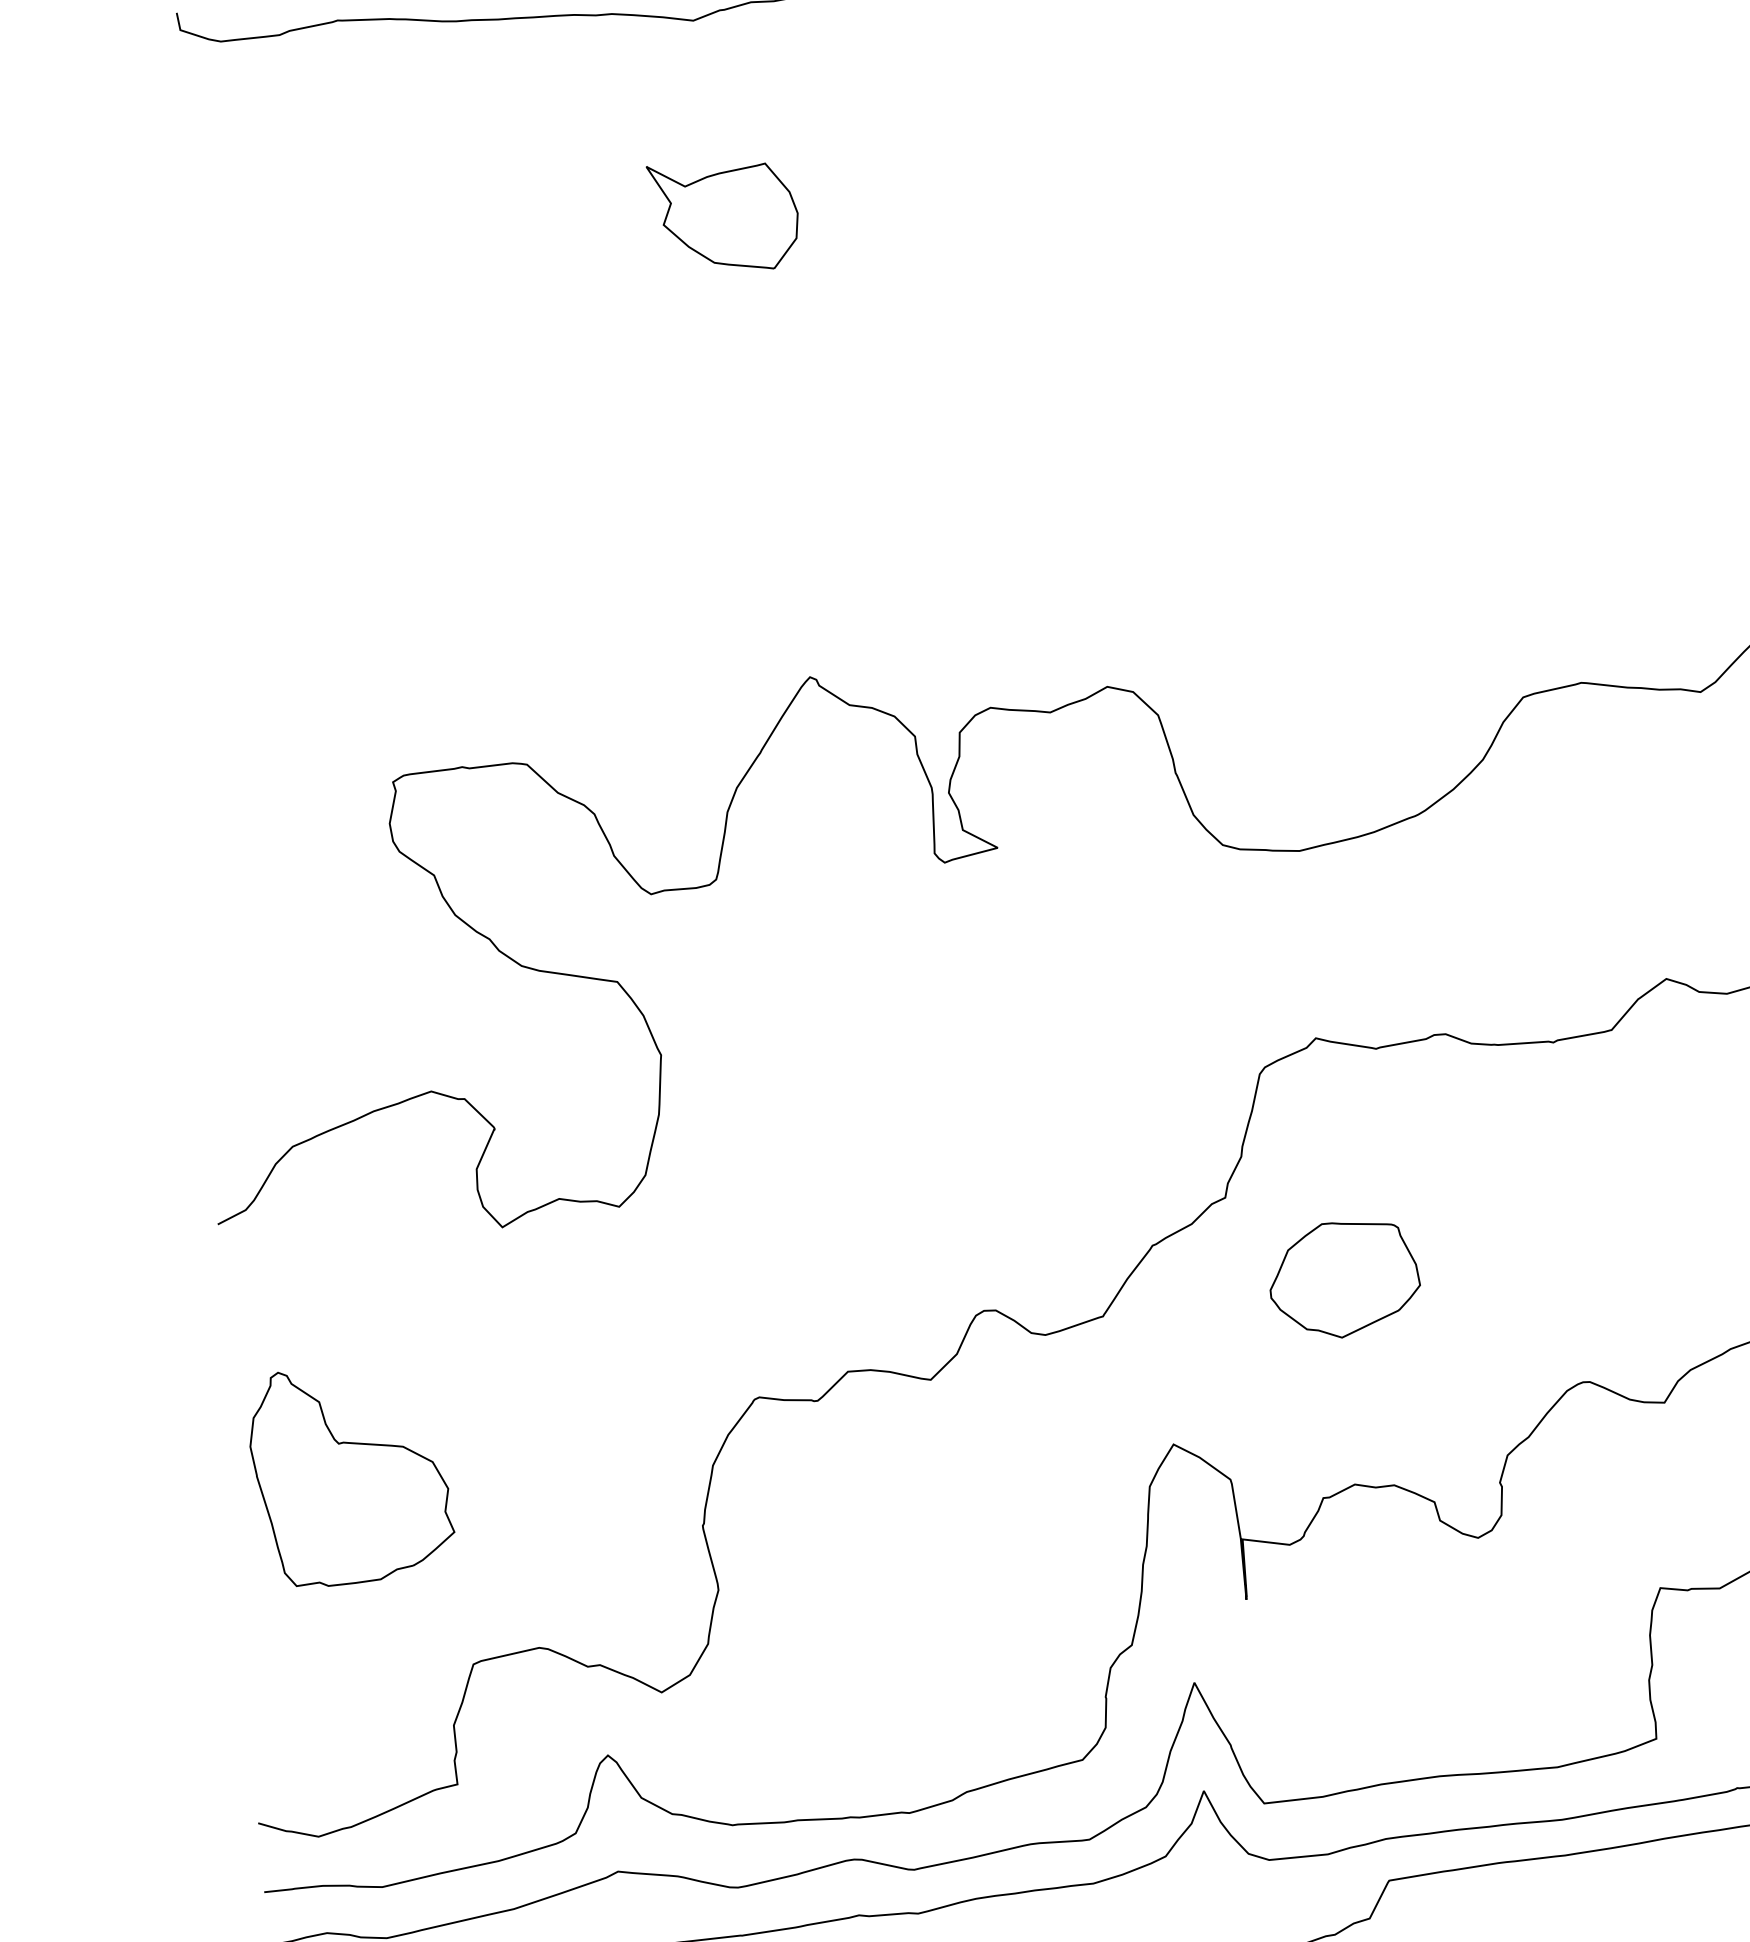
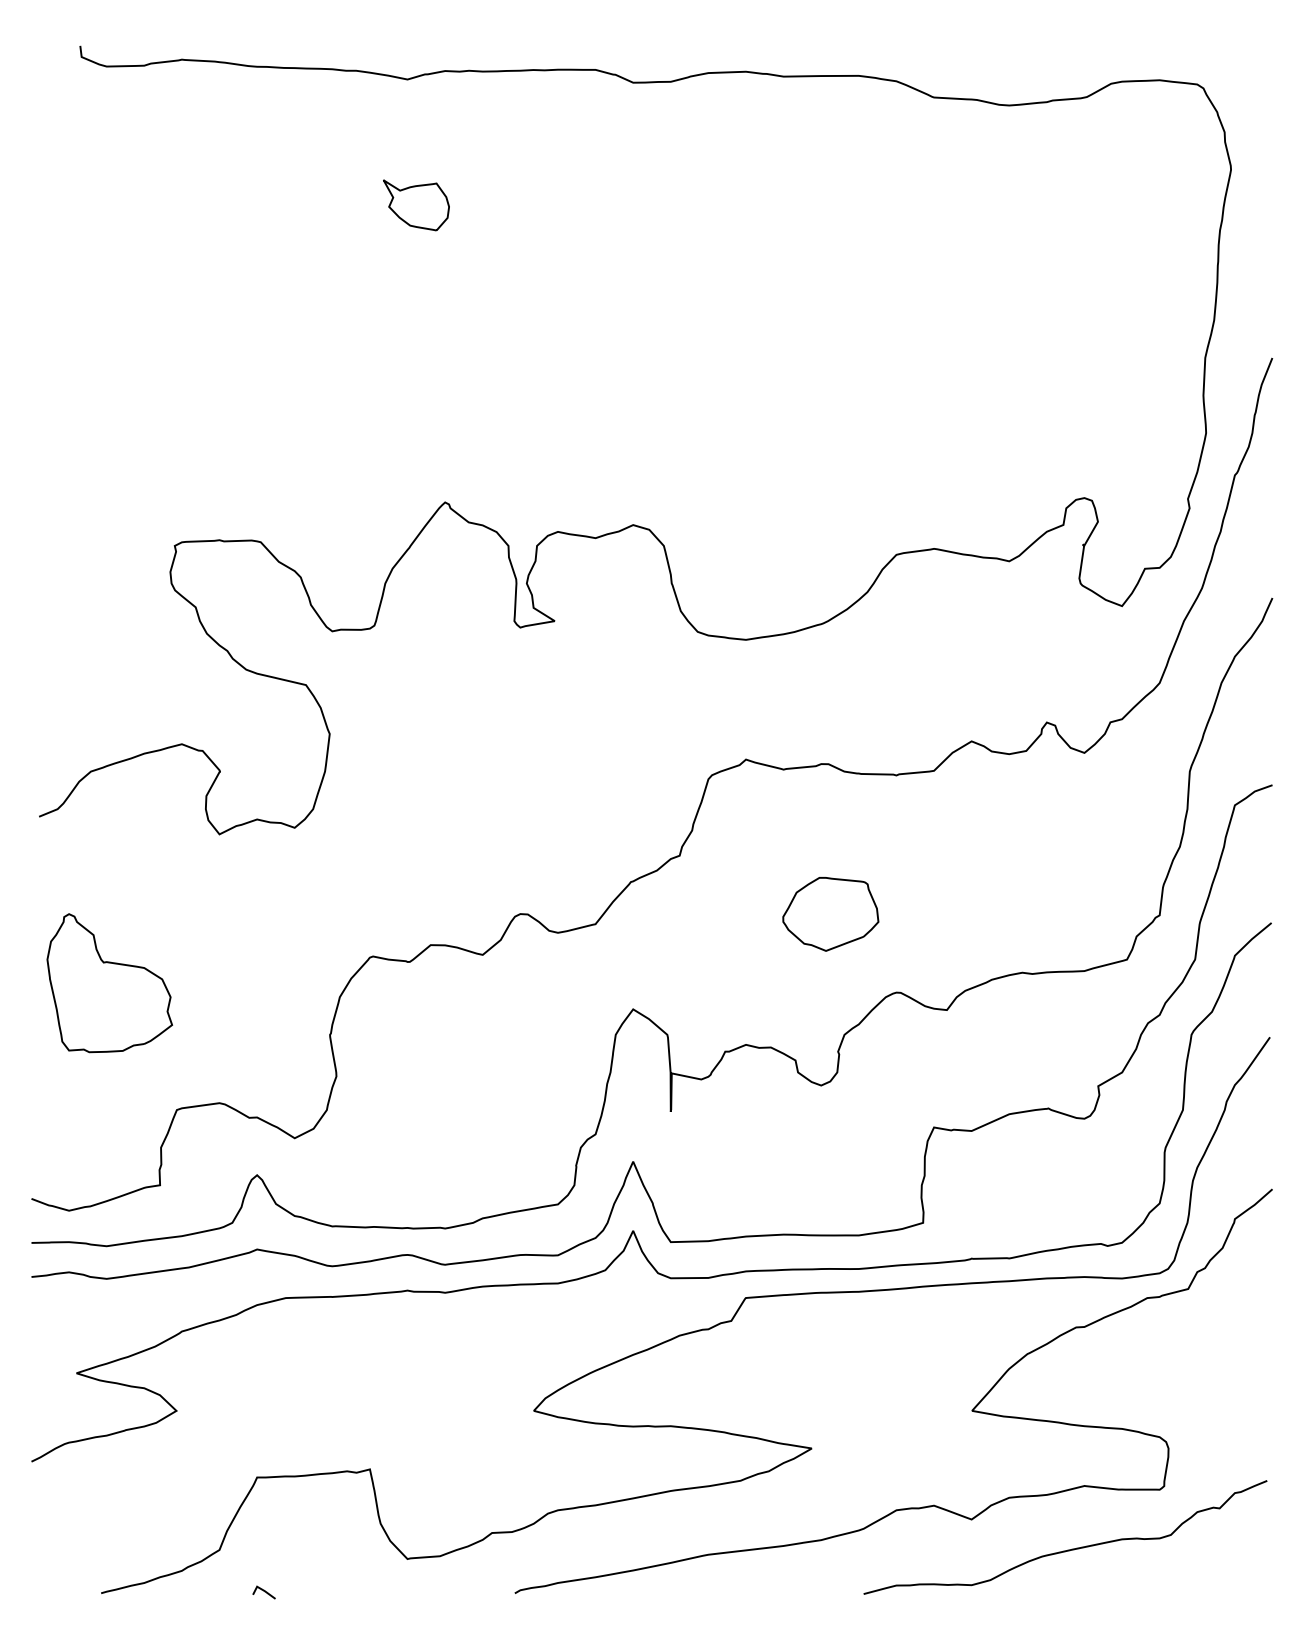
part: (724, 216) -> (416, 205), size x0.7
part: (1344, 1280) -> (830, 914), moved

